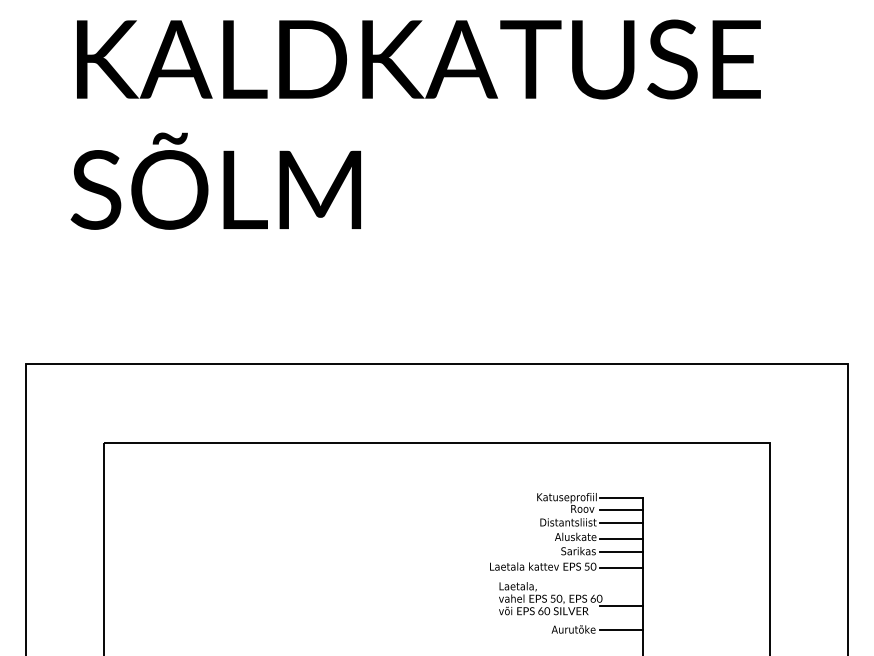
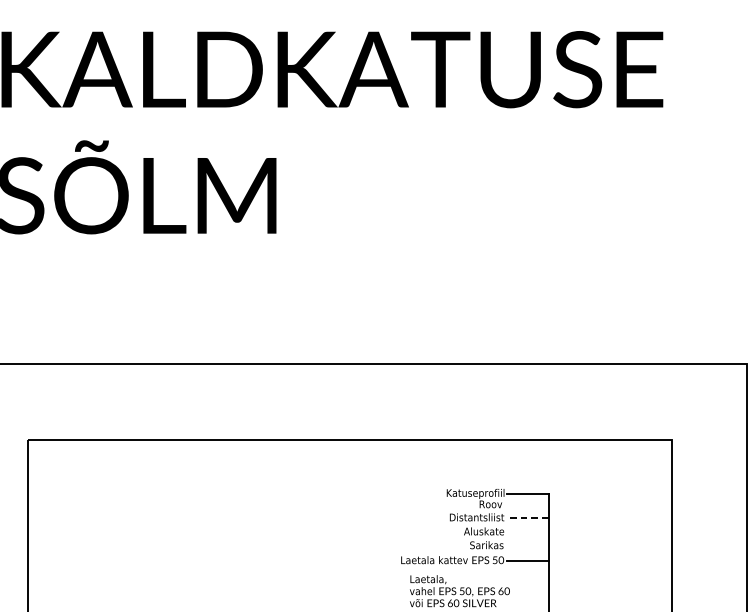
line: (620, 509) -> (527, 504), removed
line: (620, 523) -> (527, 518), solid -> dashed
line: (620, 538) -> (527, 532), removed
line: (620, 552) -> (527, 546), removed
line: (620, 606) -> (527, 598), removed

